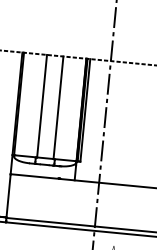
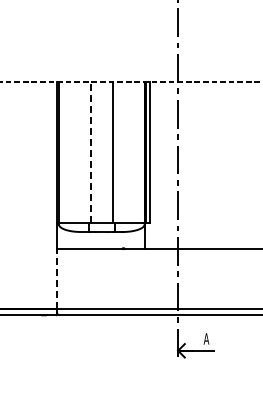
line: (42, 106) -> (90, 152), solid -> dashed
line: (8, 195) -> (56, 278), solid -> dashed

